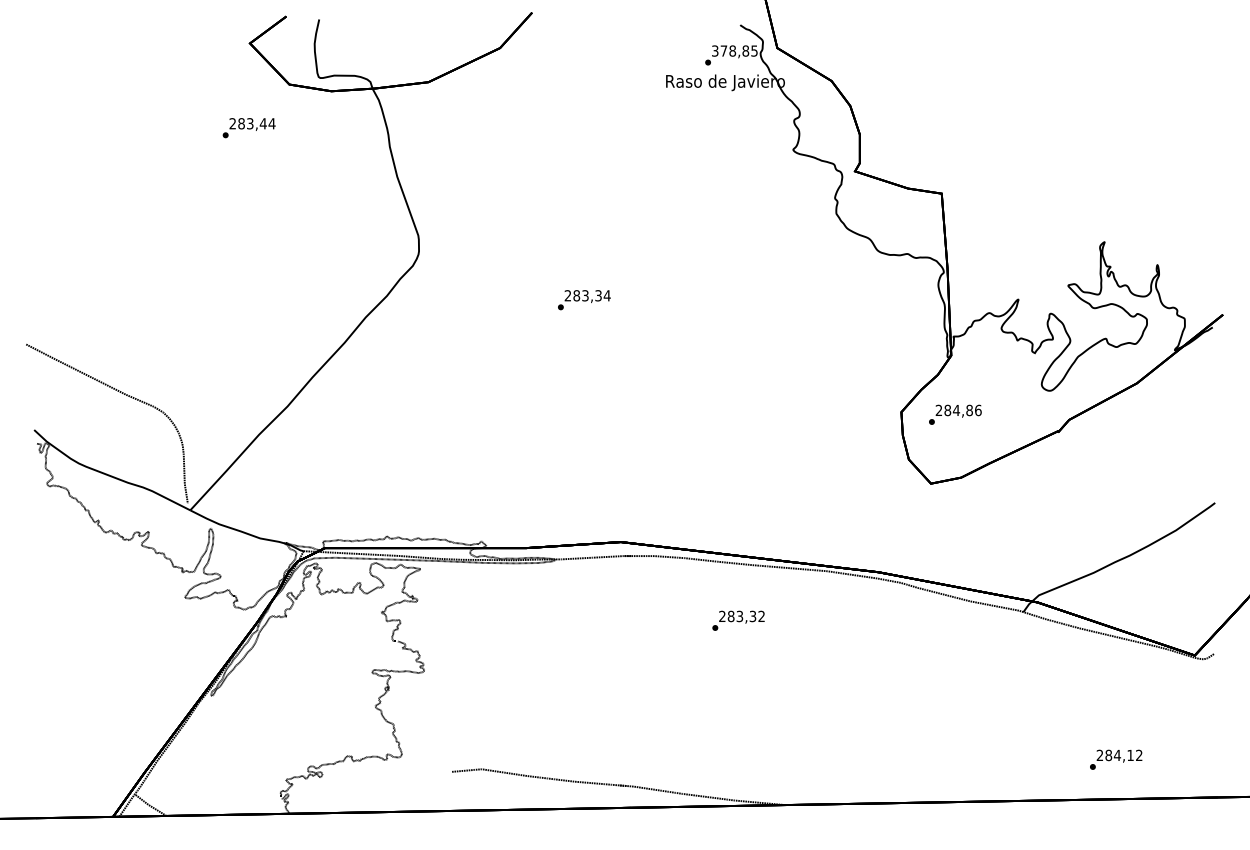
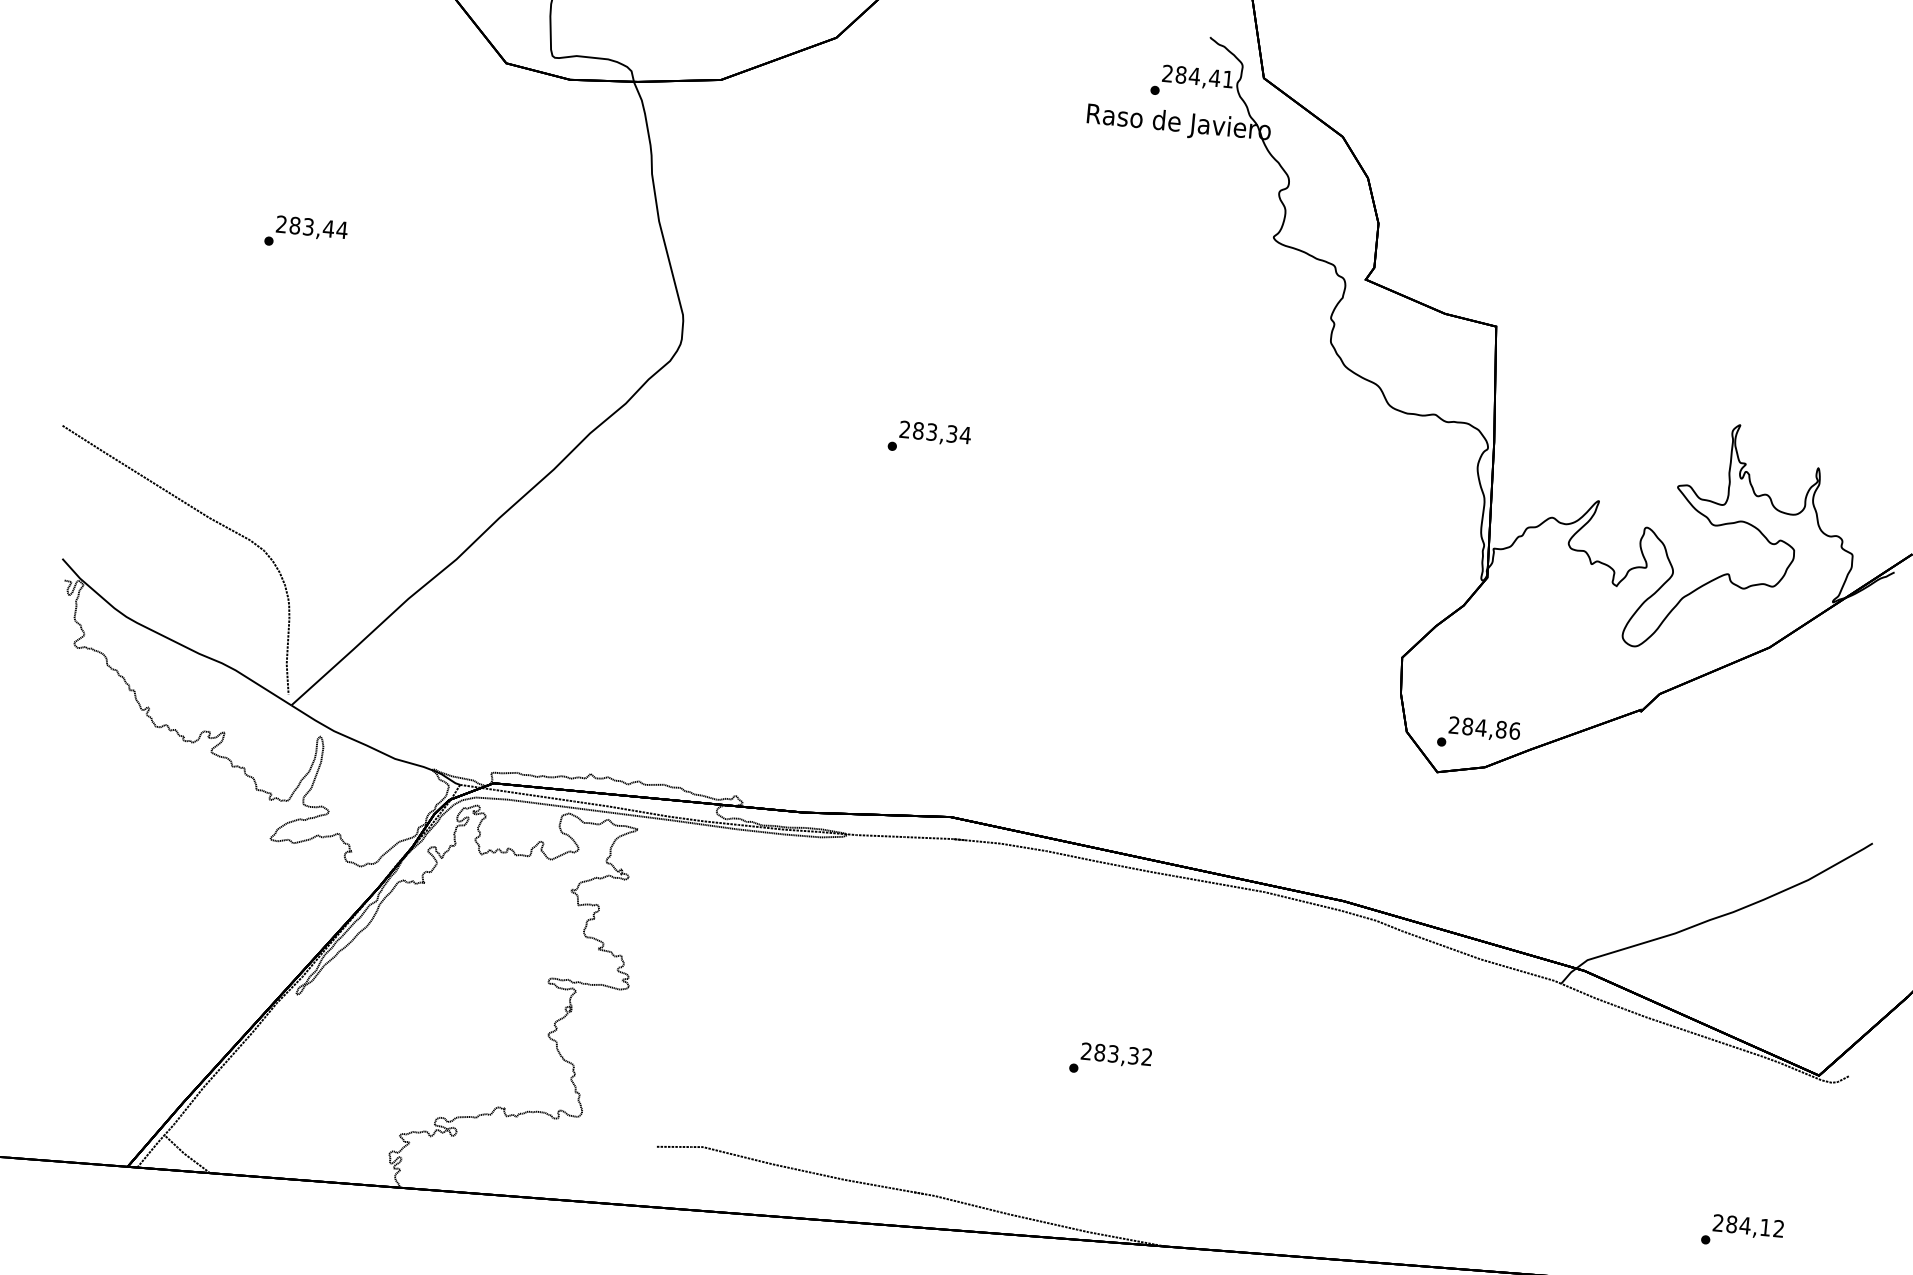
text: (734, 50) -> (1197, 75), 378,85 -> 284,41
text: (248, 128) -> (305, 233), moved
text: (955, 414) -> (1479, 733), moved
text: (738, 620) -> (1110, 1059), moved
text: (1116, 759) -> (1743, 1231), moved

